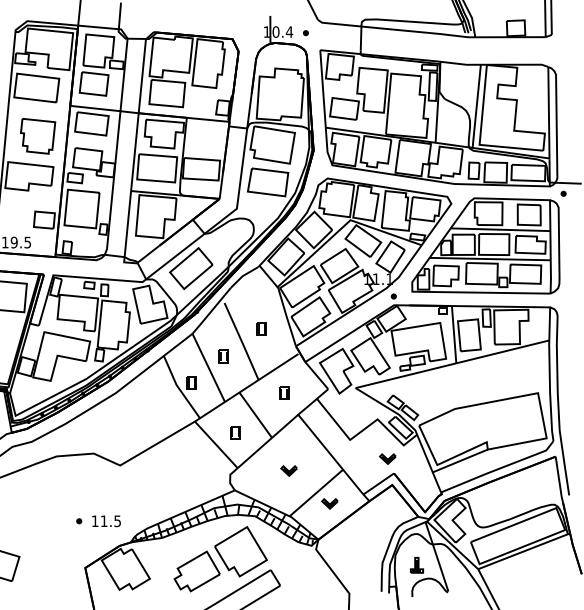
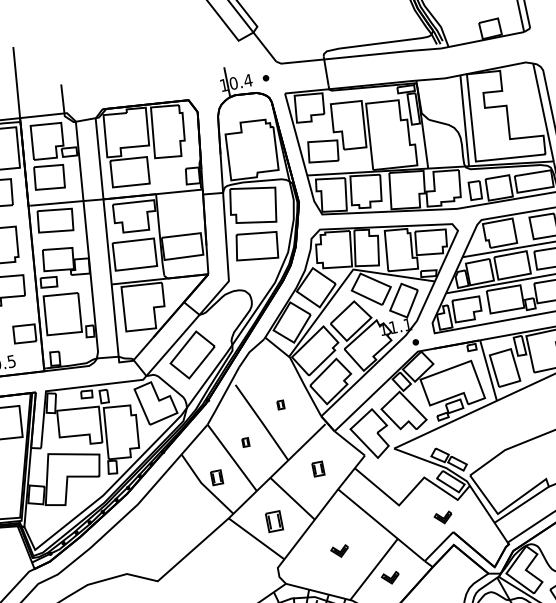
part: (261, 328) -> (280, 404), size x0.6
part: (223, 356) -> (245, 442), size x0.6
part: (235, 432) -> (274, 521), size x1.4

